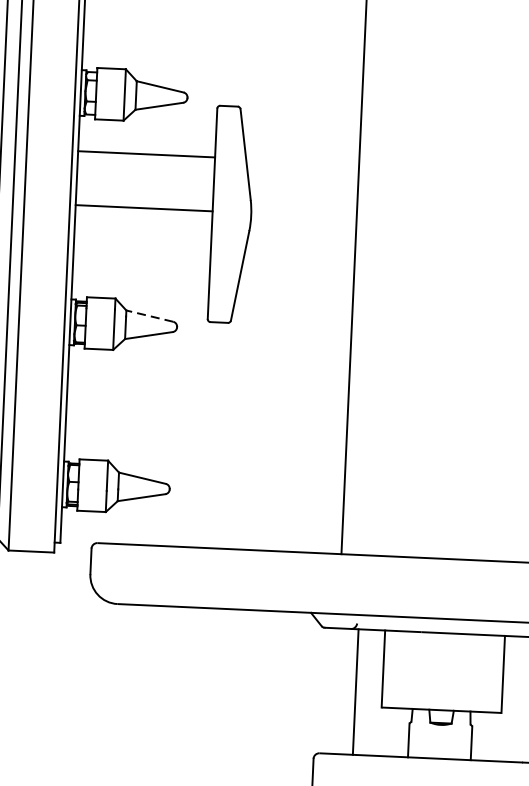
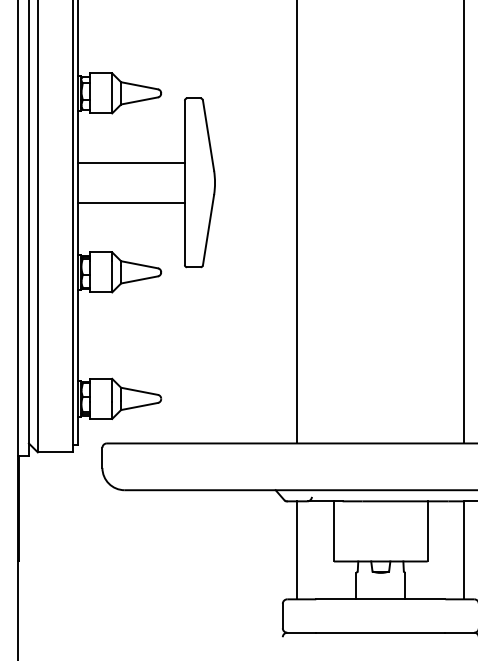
line: (145, 153) -> (130, 162), moved
line: (143, 207) -> (130, 202), moved
line: (149, 315) -> (139, 264), dashed -> solid
line: (355, 692) -> (297, 550), moved

